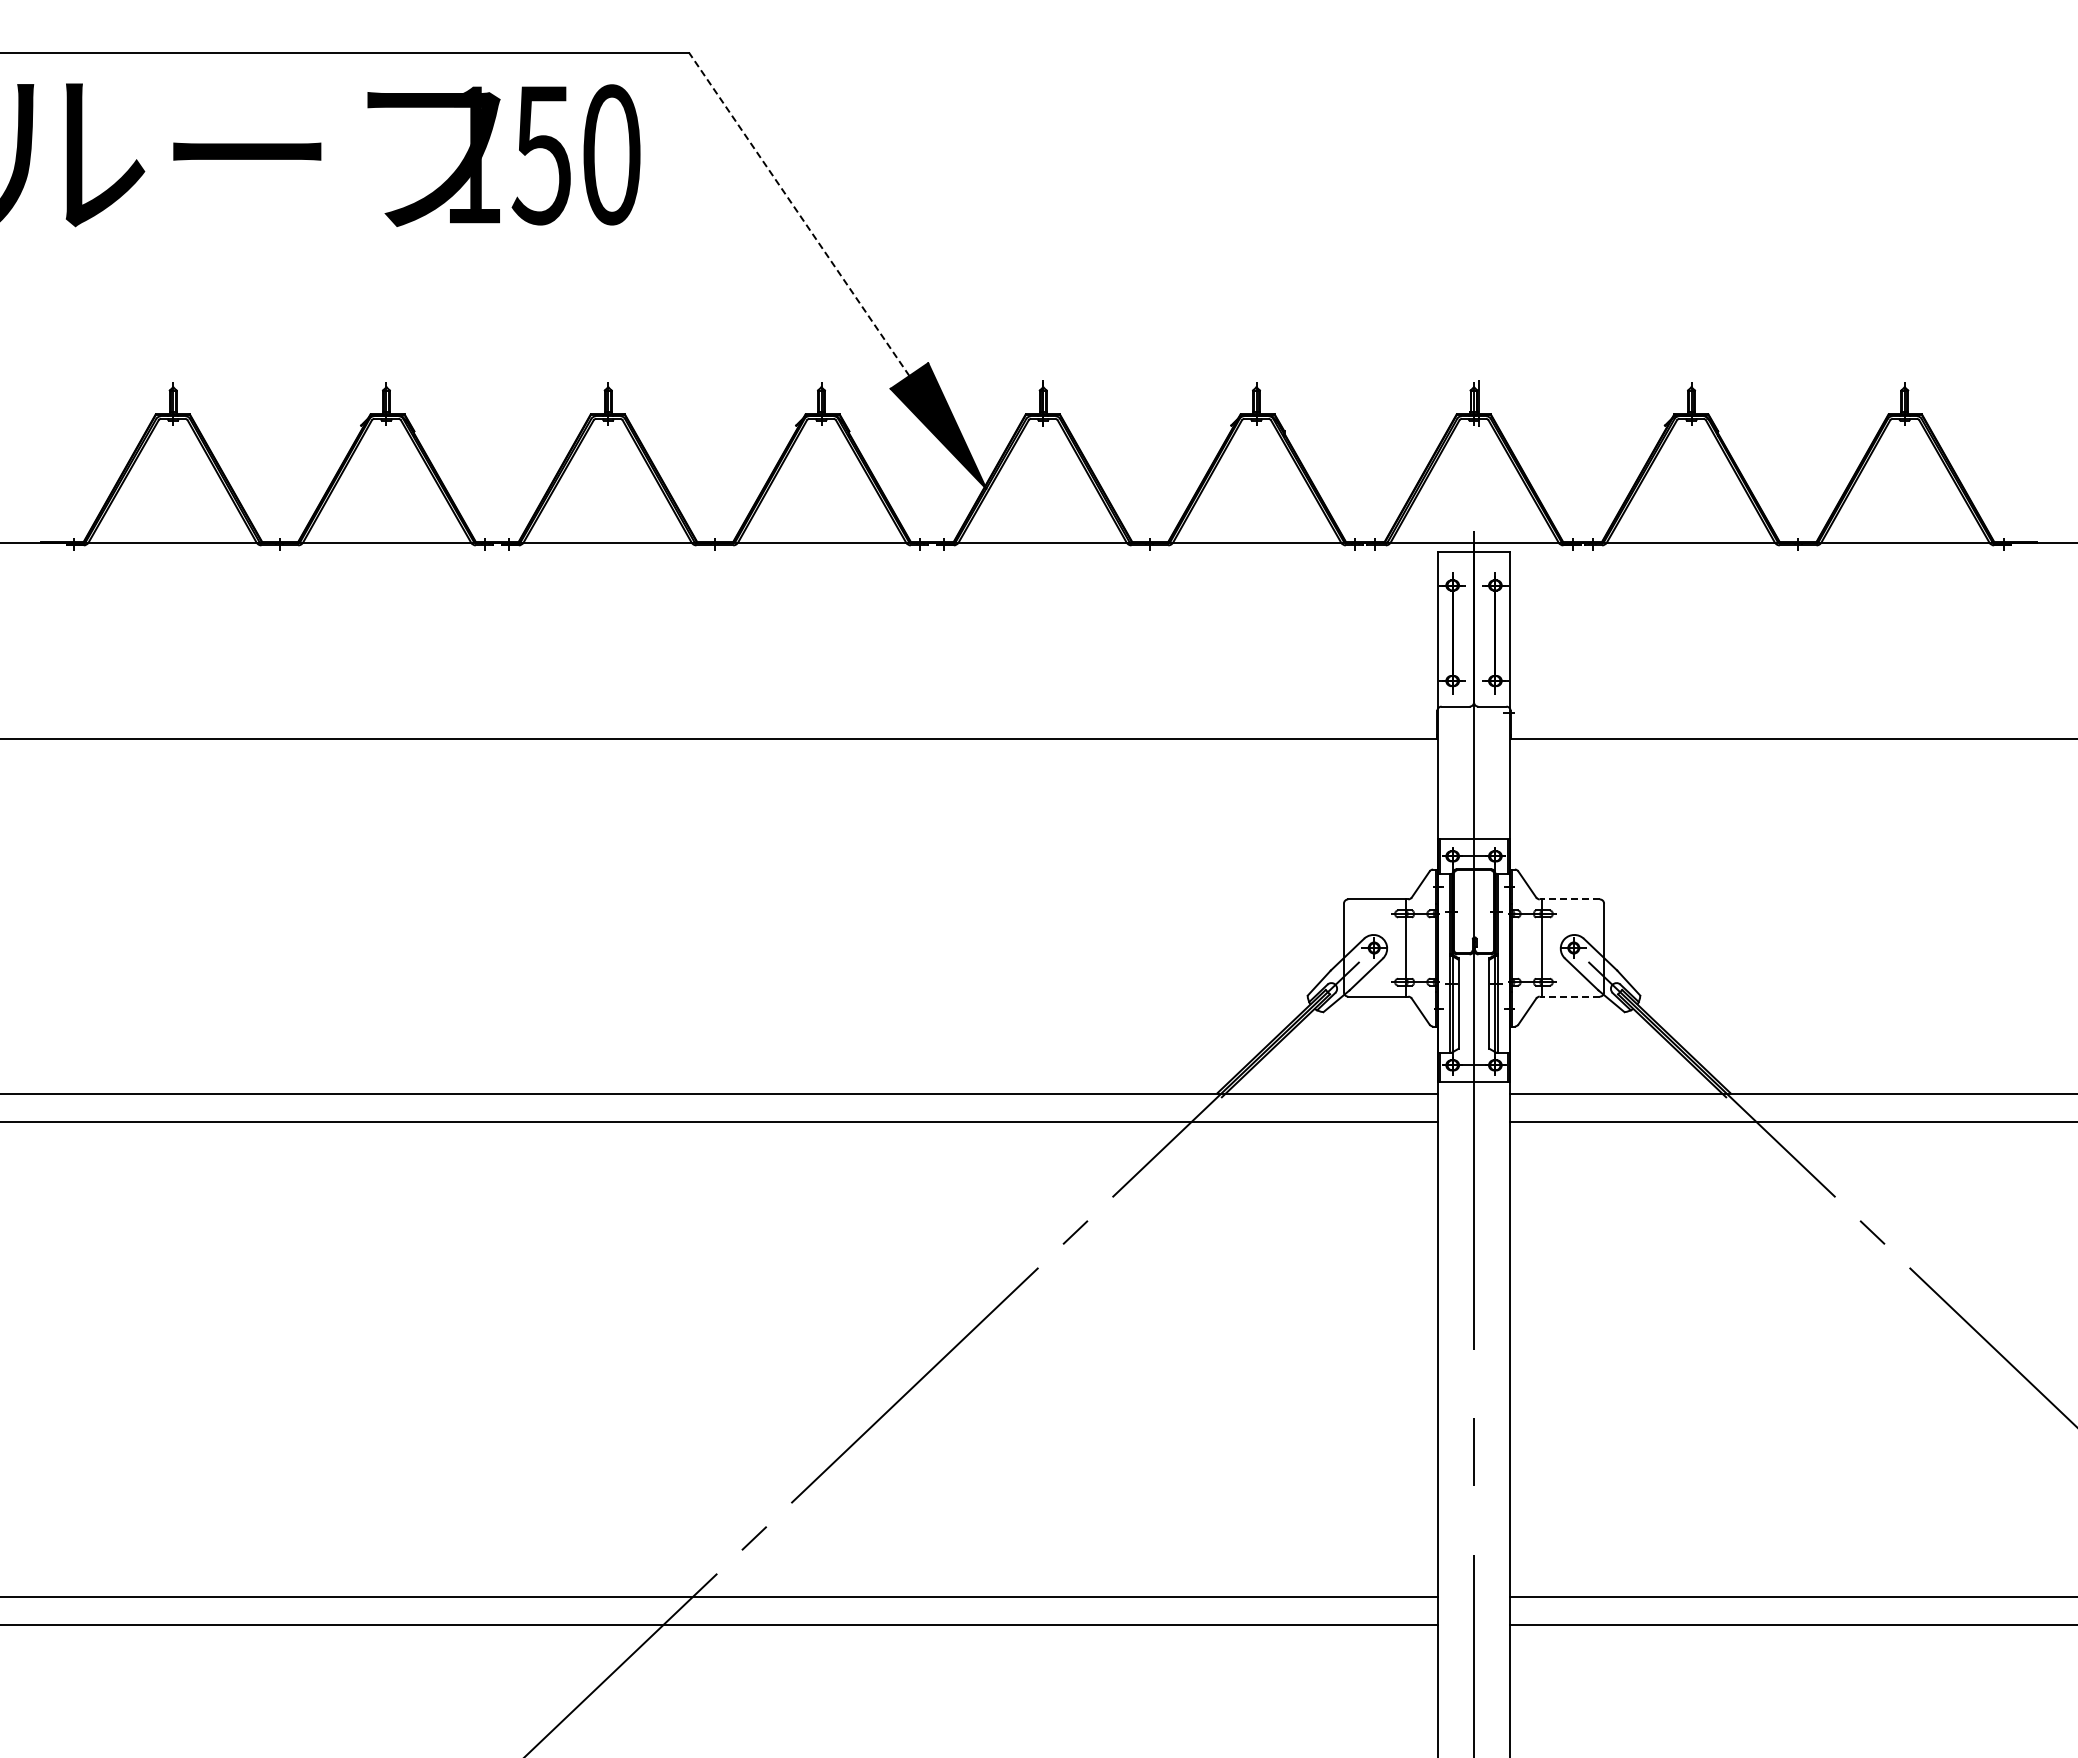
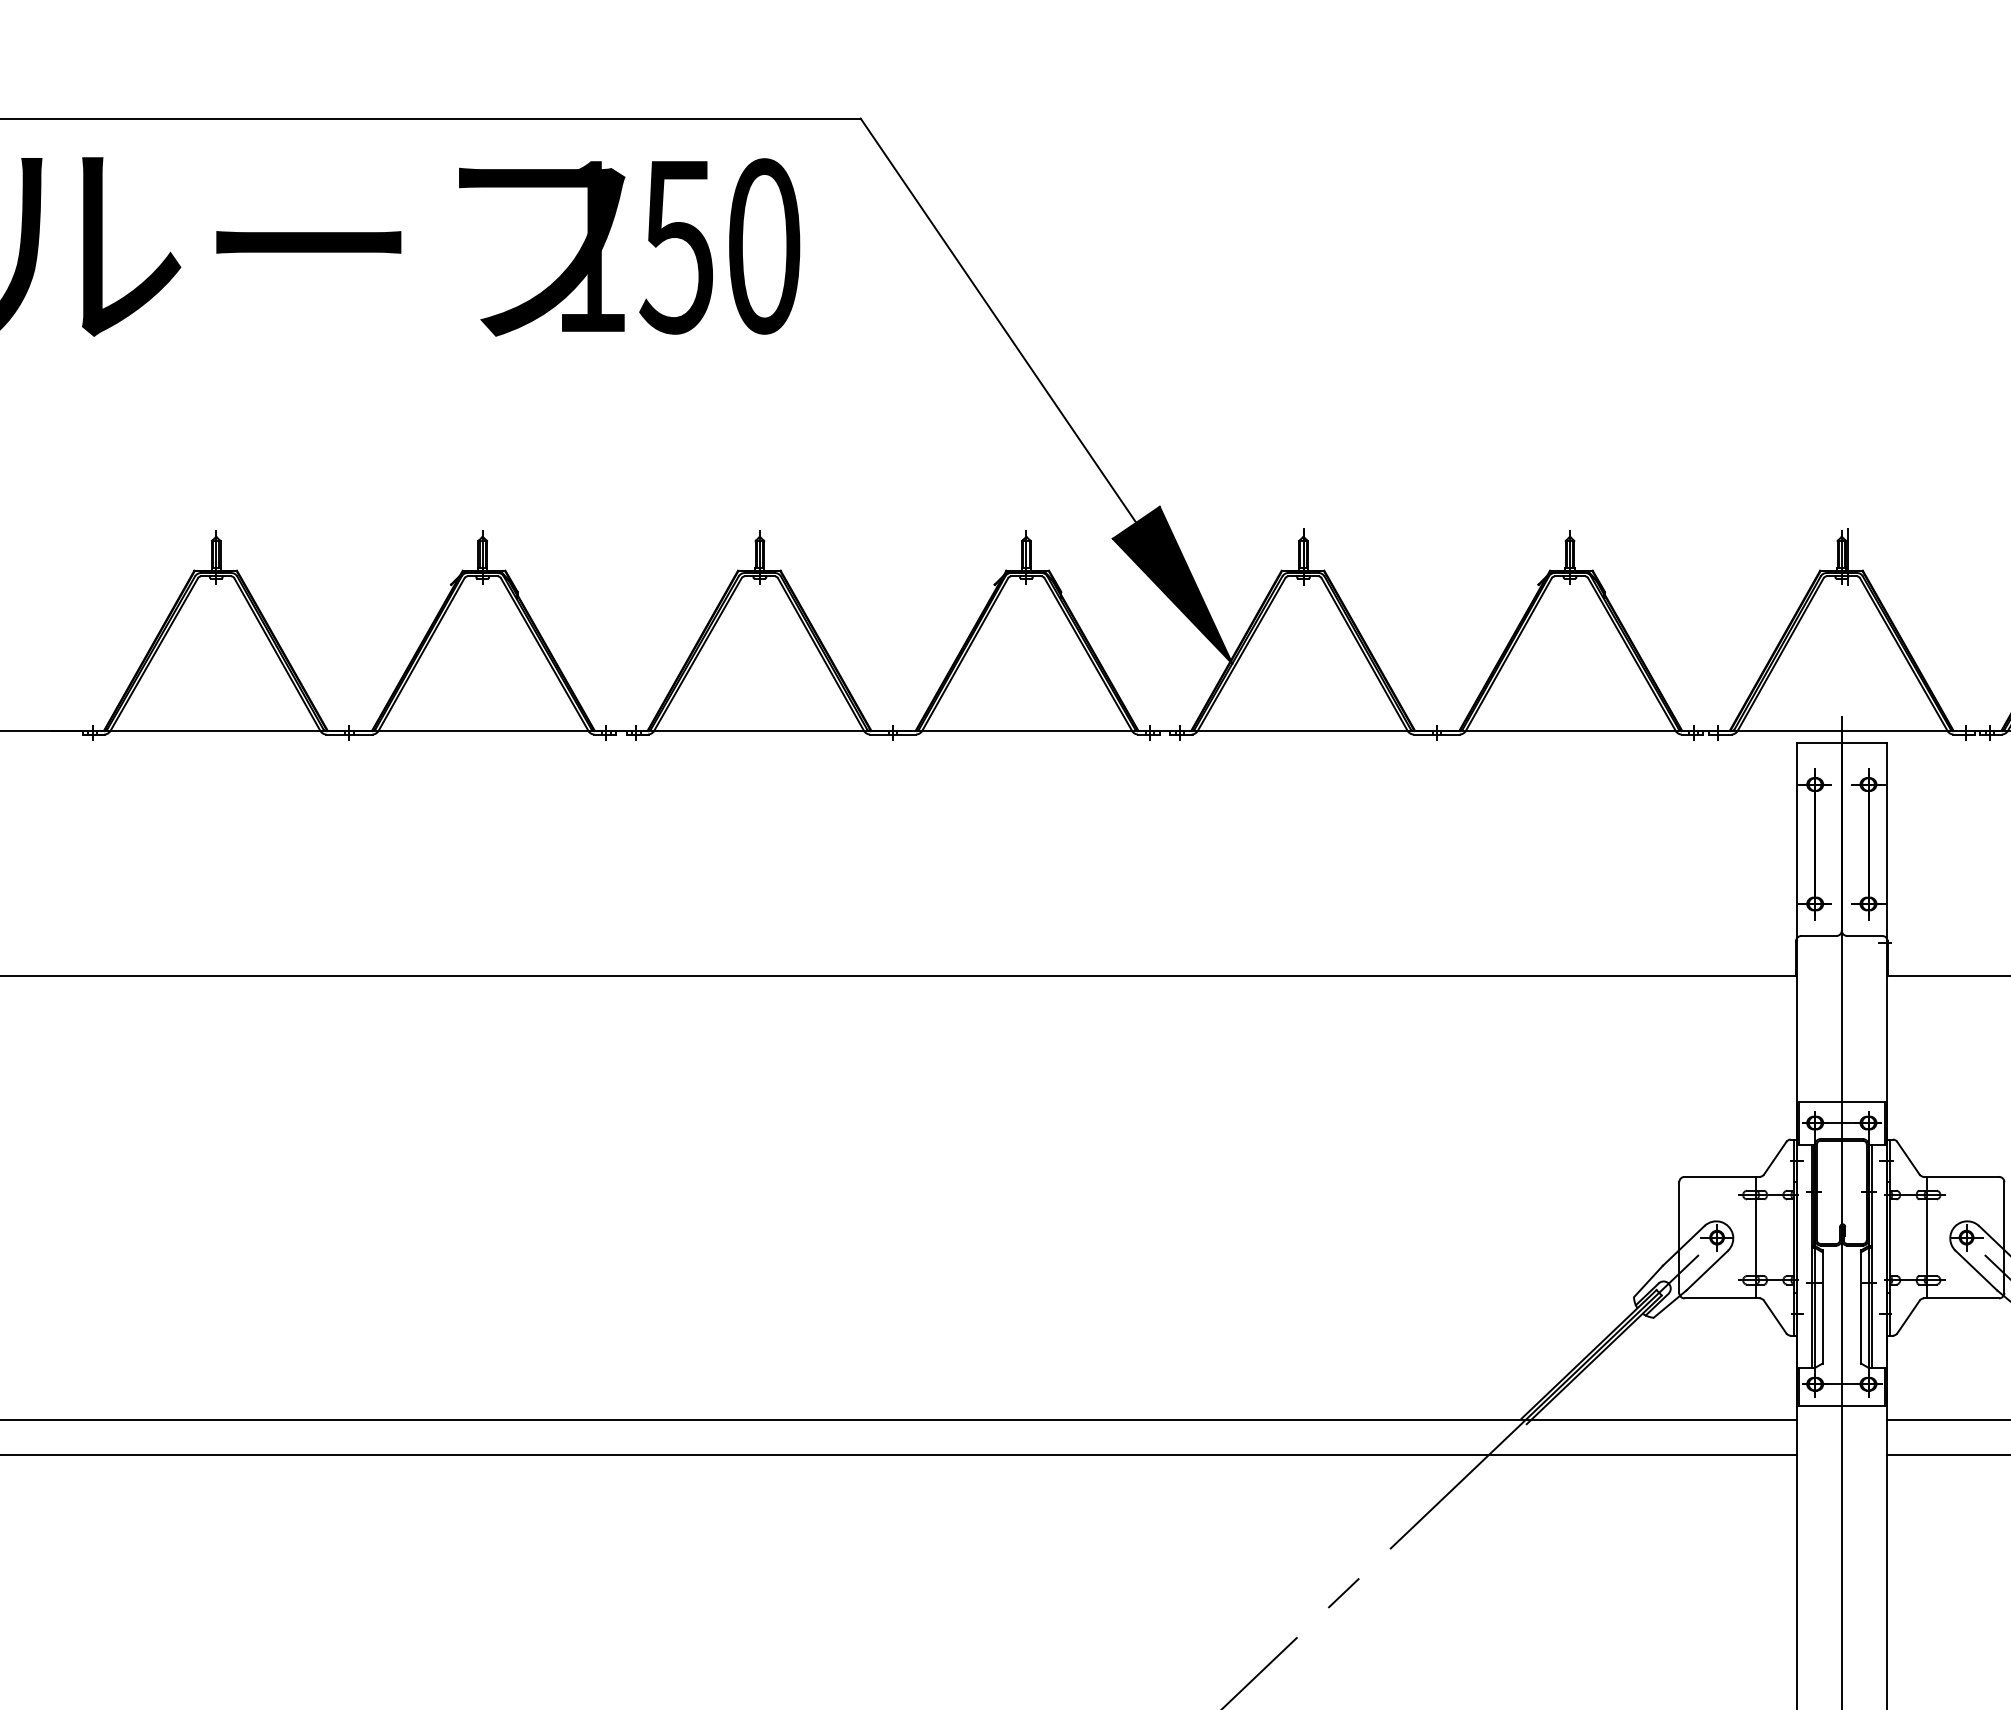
line: (799, 214) -> (998, 320), dashed -> solid
line: (1569, 899) -> (1961, 1176), dashed -> solid
line: (1569, 996) -> (1961, 1298), dashed -> solid

